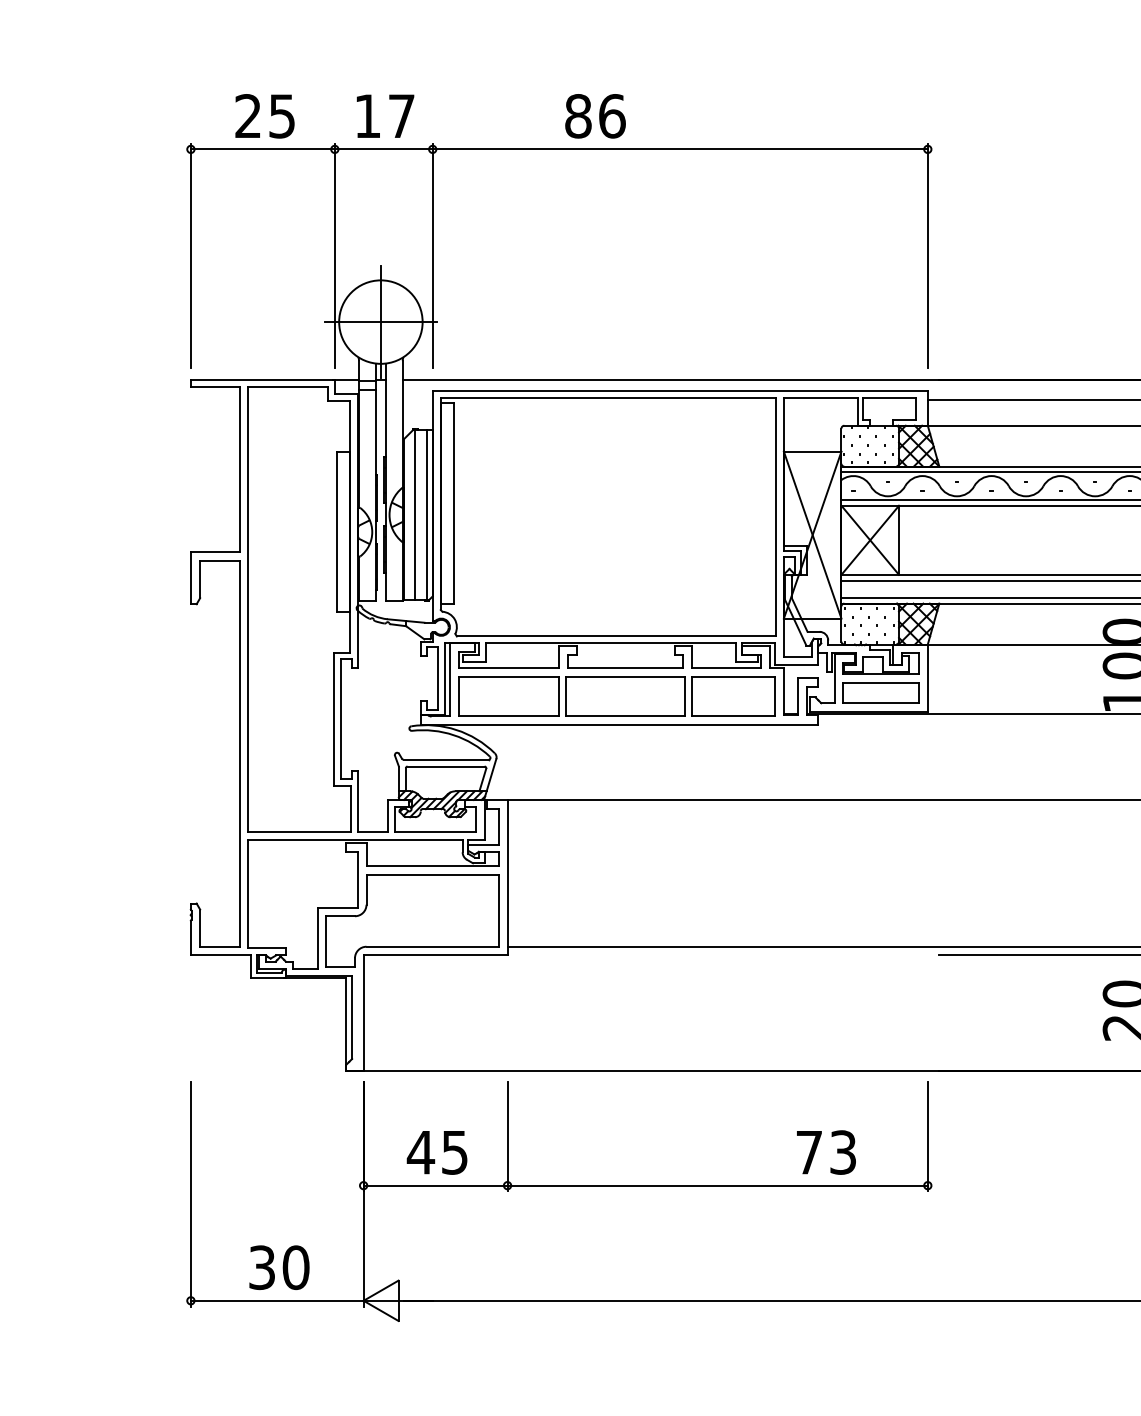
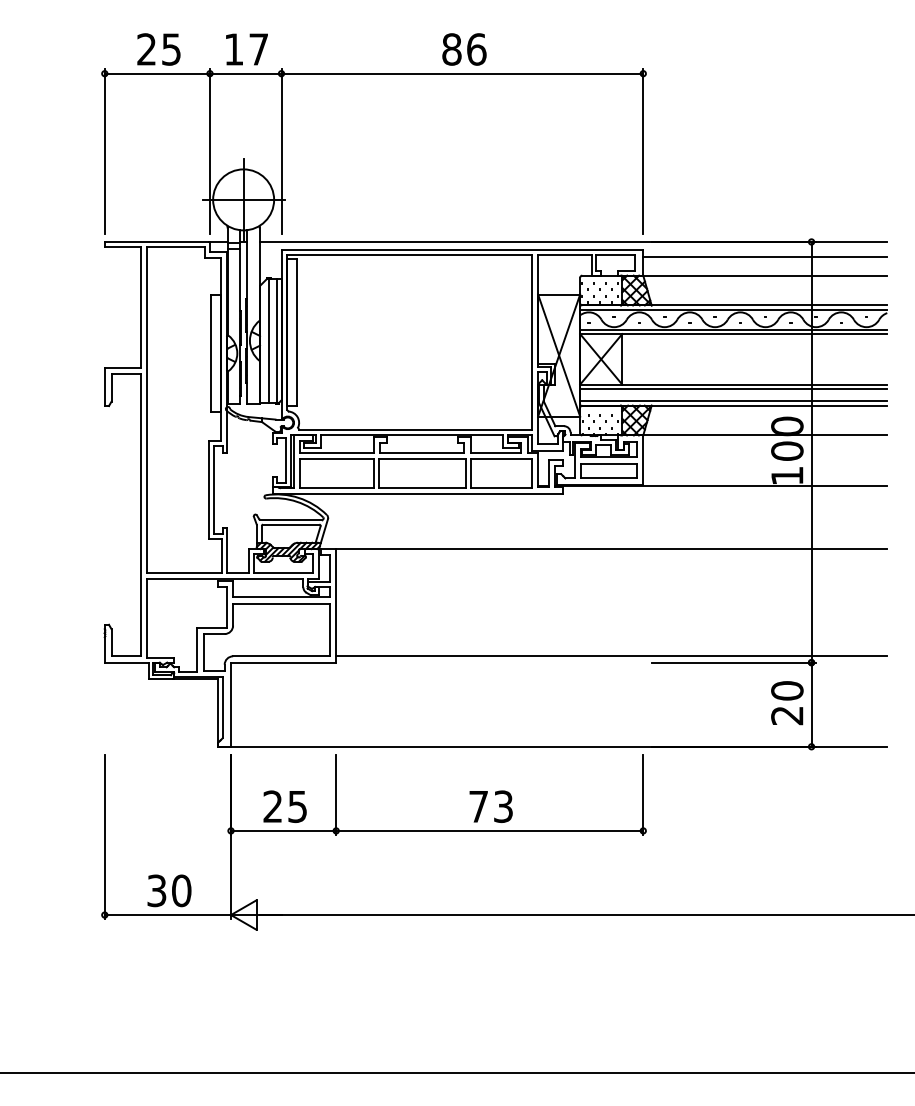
text: (595, 116) -> (464, 49), moved
text: (420, 1152) -> (272, 806), 45 -> 25
text: (825, 1152) -> (490, 806), moved

